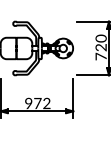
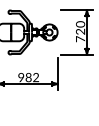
text: (37, 103) -> (28, 77), 972 -> 982

